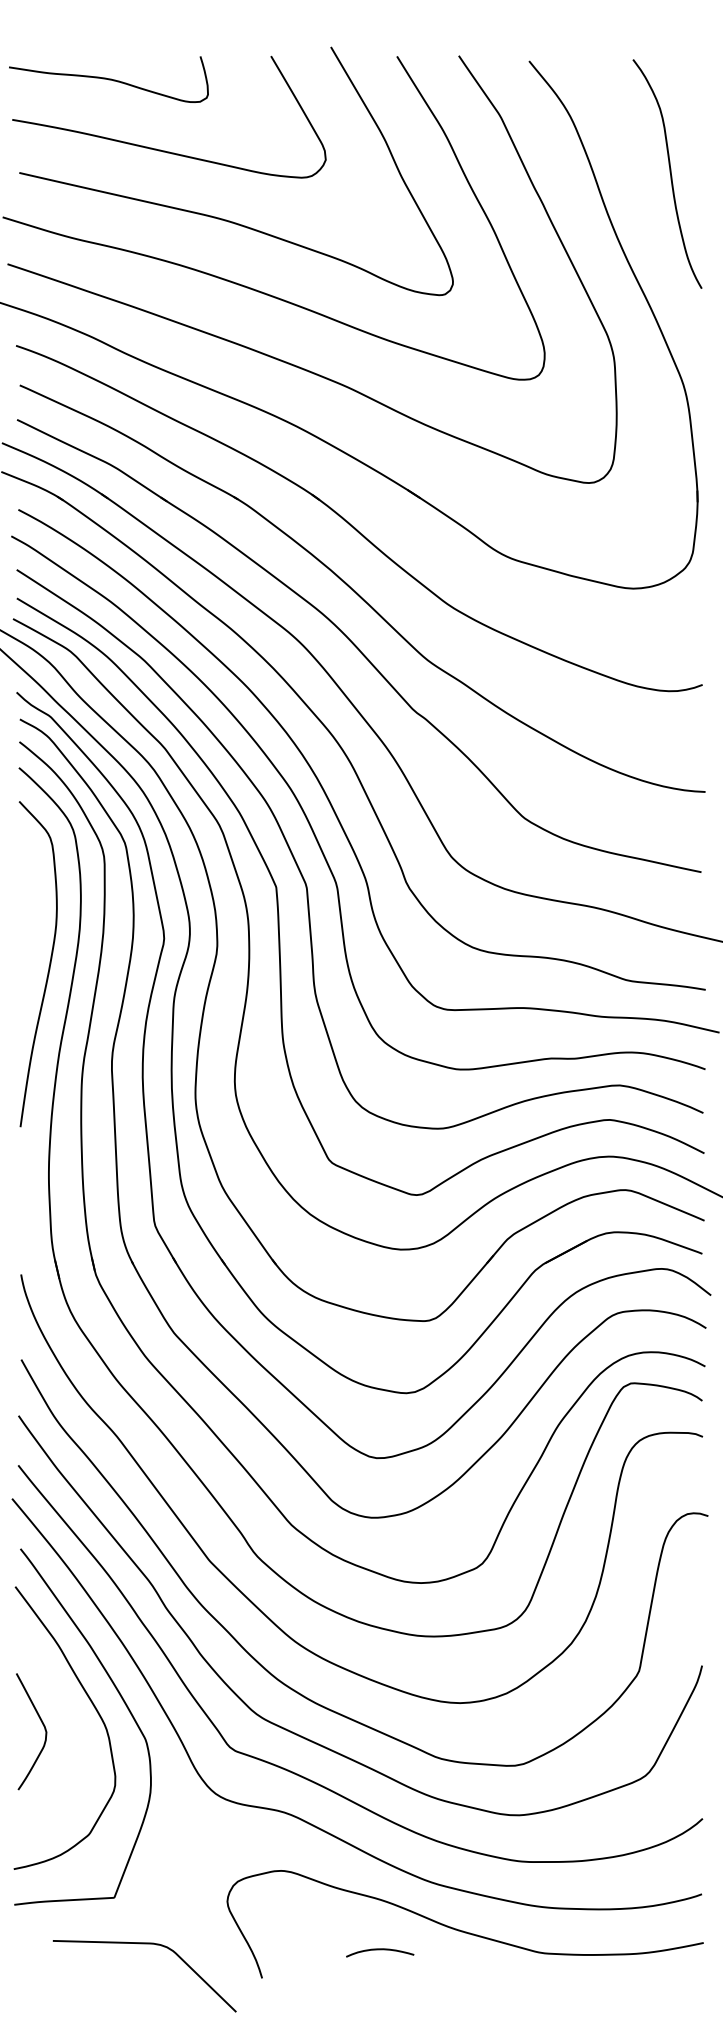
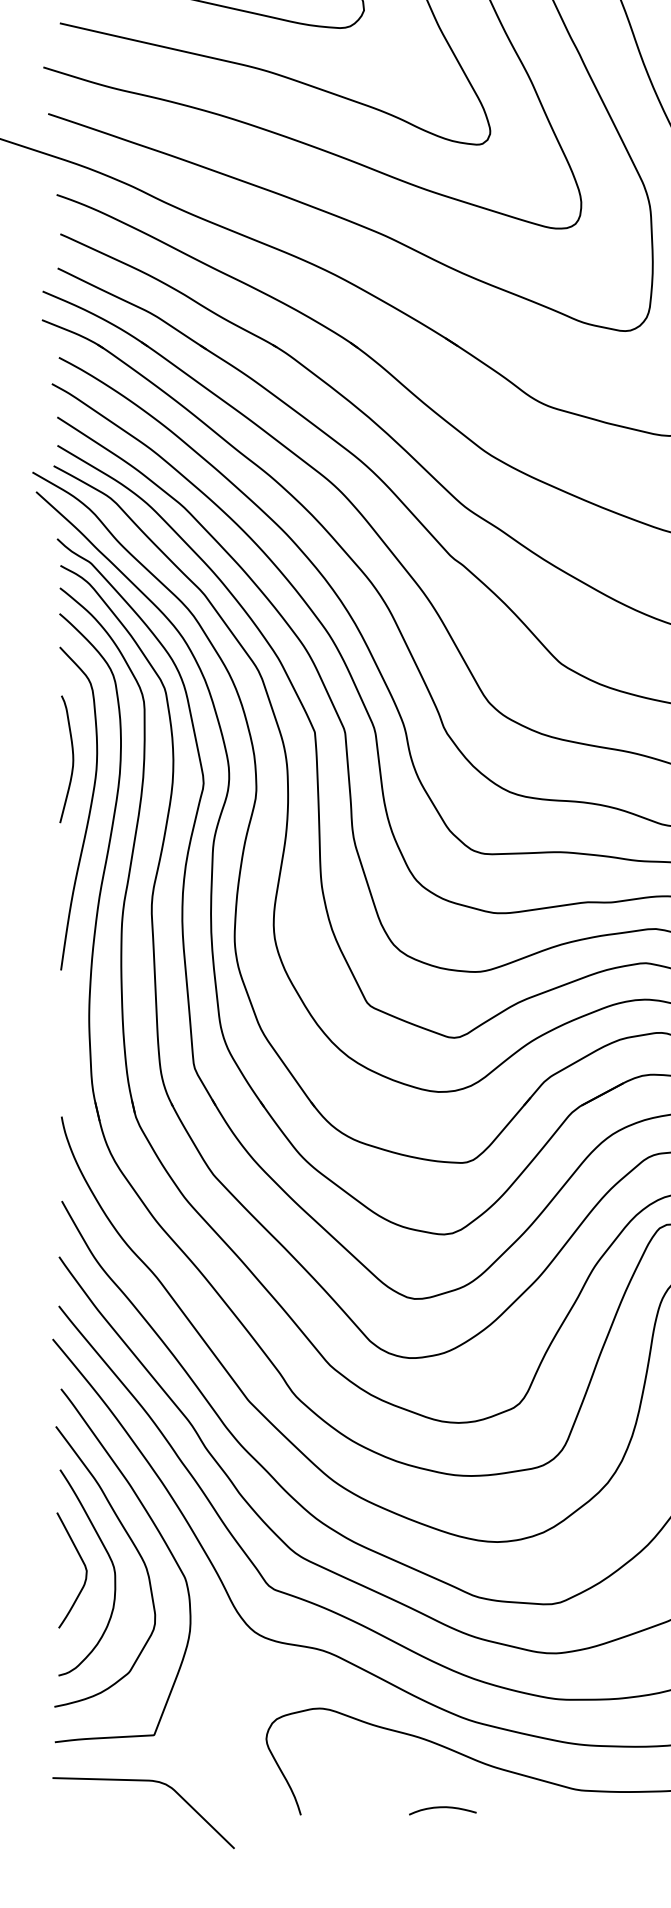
curve: (31, 912) -> (71, 757), added
curve: (71, 1725) -> (111, 1564), added
curve: (144, 1944) -> (143, 1781), moved
curve: (380, 1950) -> (443, 1808), moved

